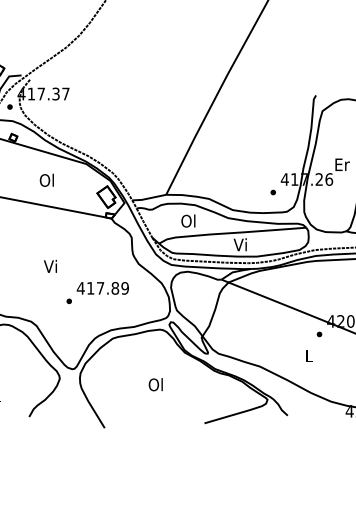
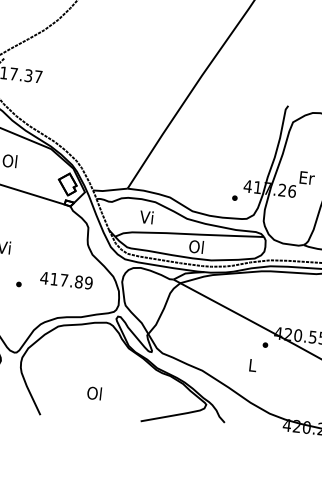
text: (188, 220) -> (147, 216), Ol -> Vi
text: (240, 244) -> (196, 246), Vi -> Ol
text: (102, 288) -> (66, 280), moved
text: (155, 384) -> (94, 393), moved

